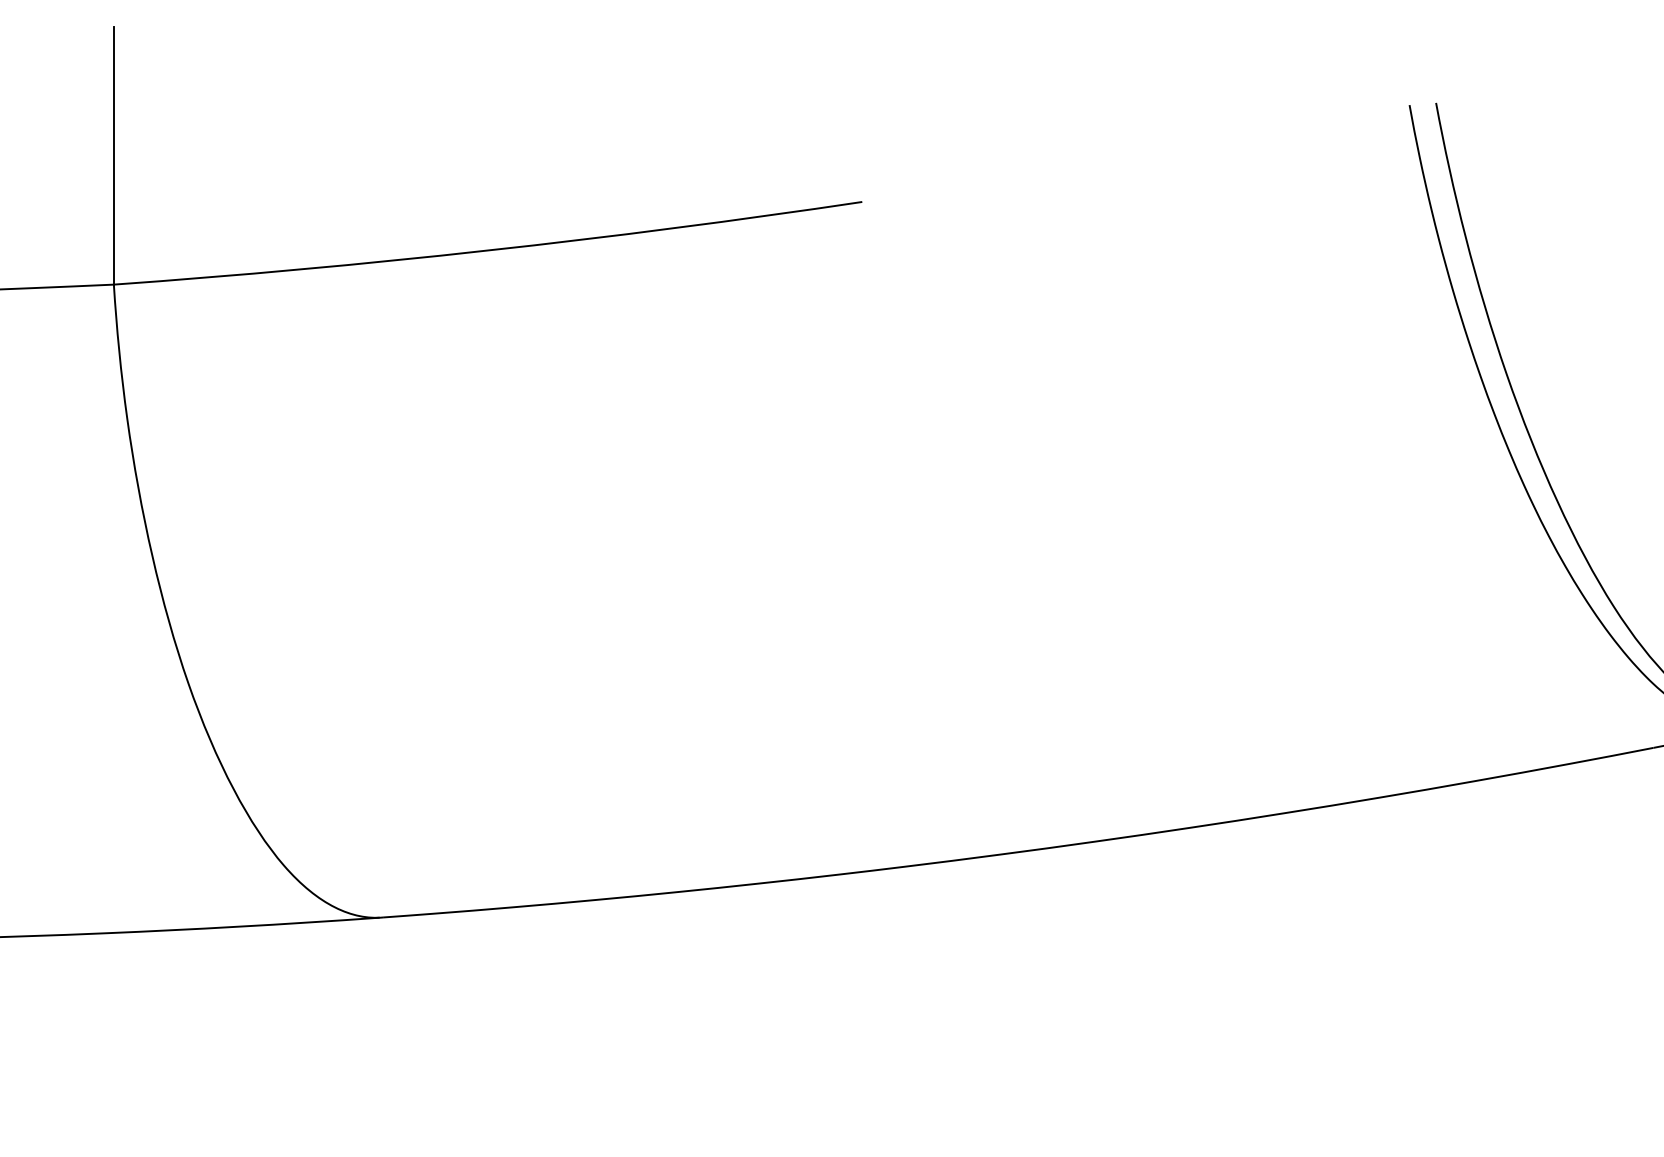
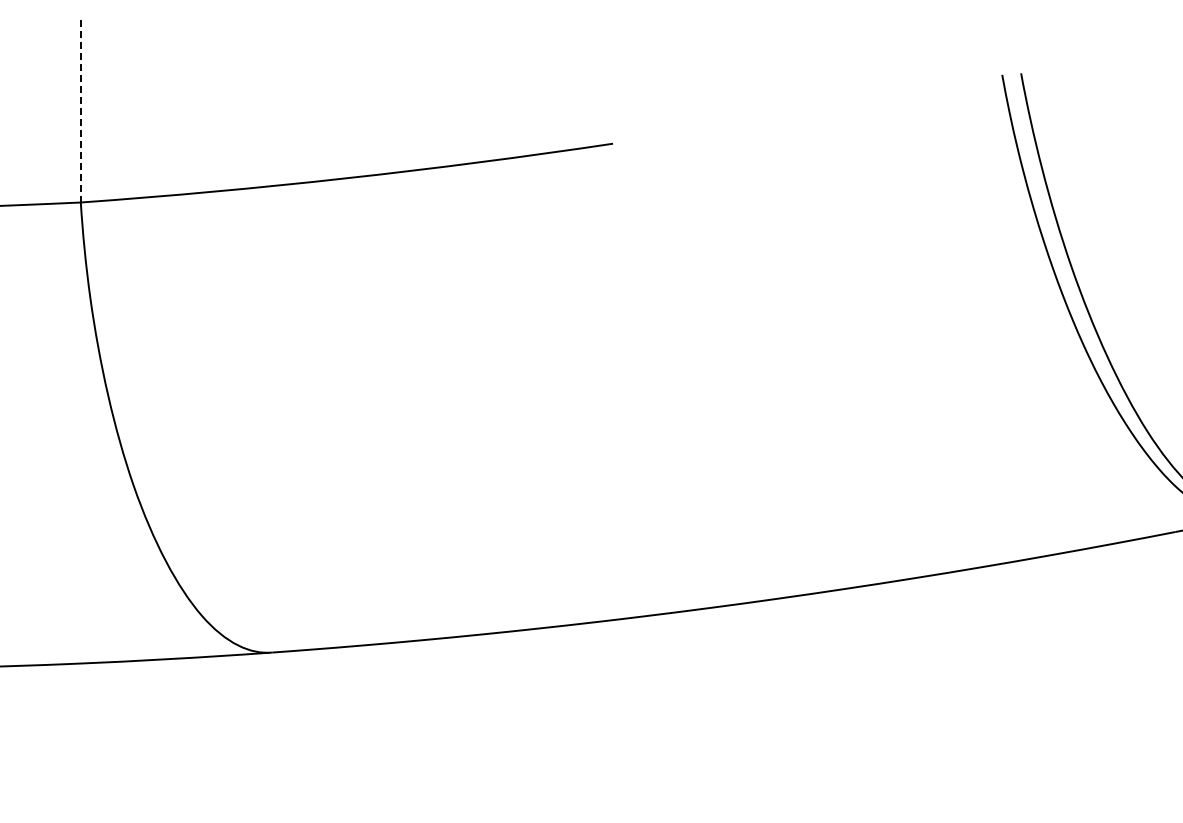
line: (113, 155) -> (80, 110), solid -> dashed

